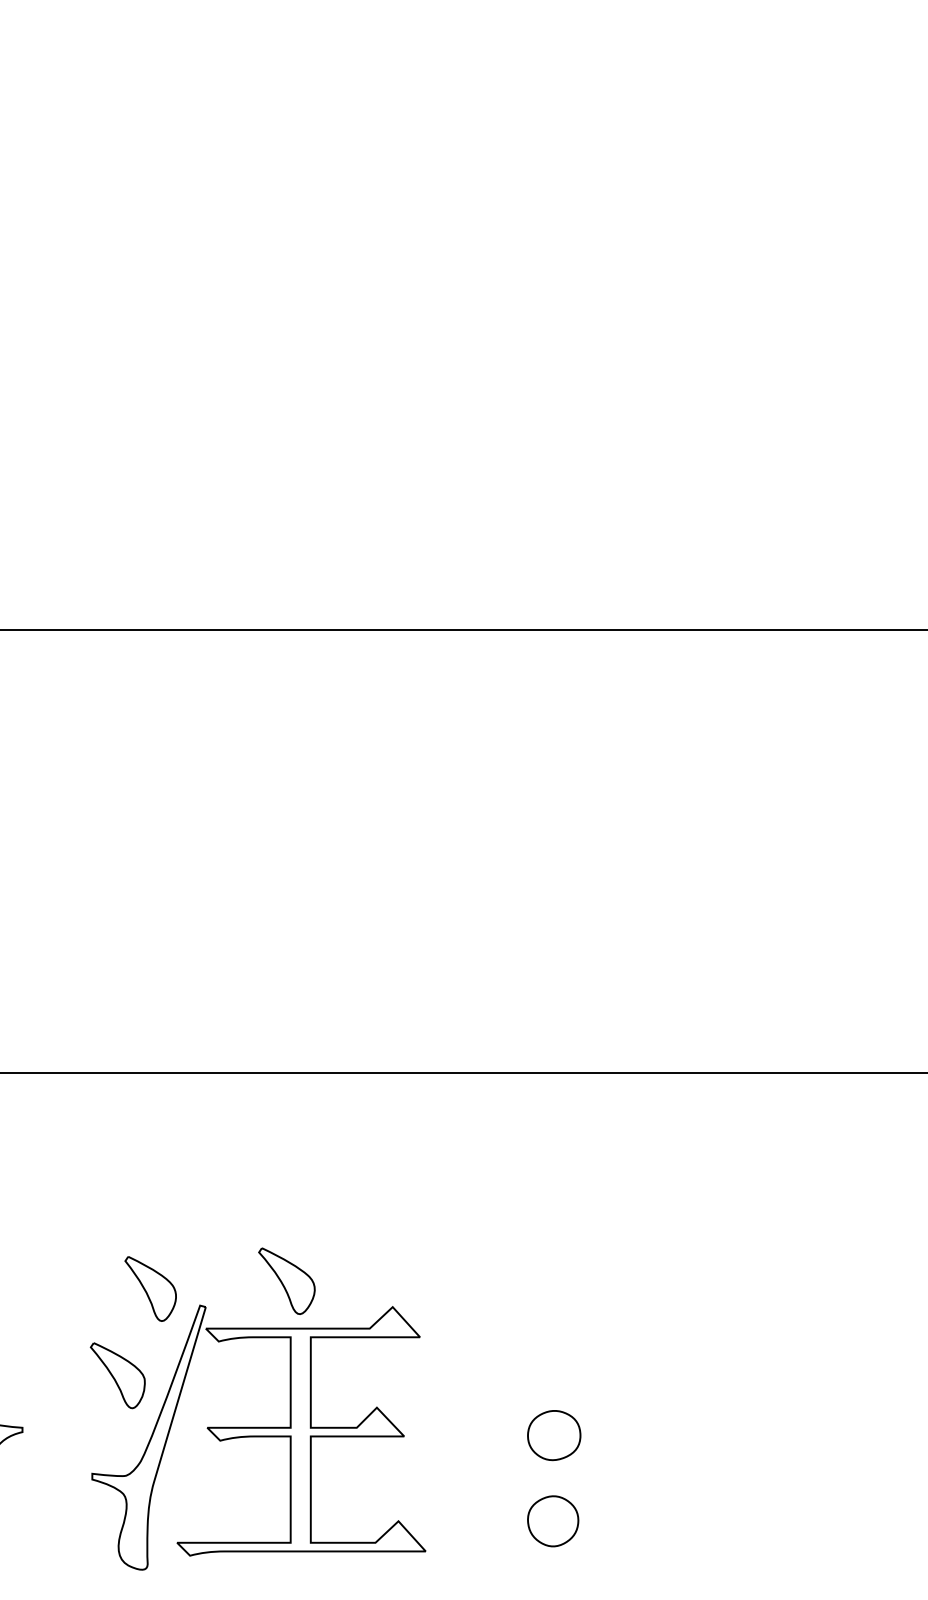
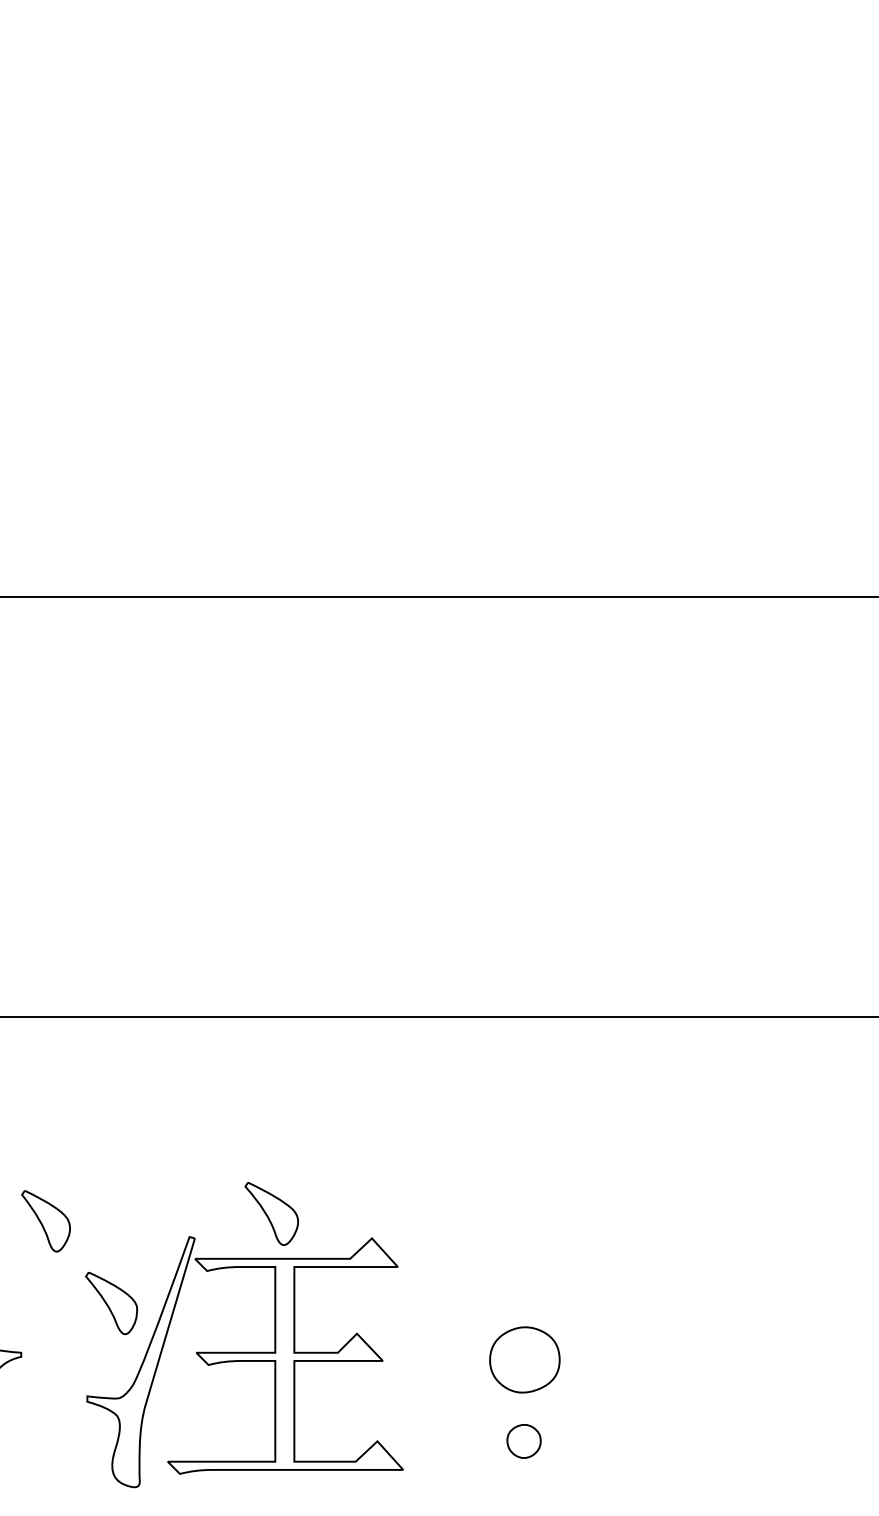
part: (150, 1288) -> (45, 1220), moved
part: (554, 1435) -> (525, 1360), size x1.4
part: (553, 1521) -> (524, 1441), size x0.7

